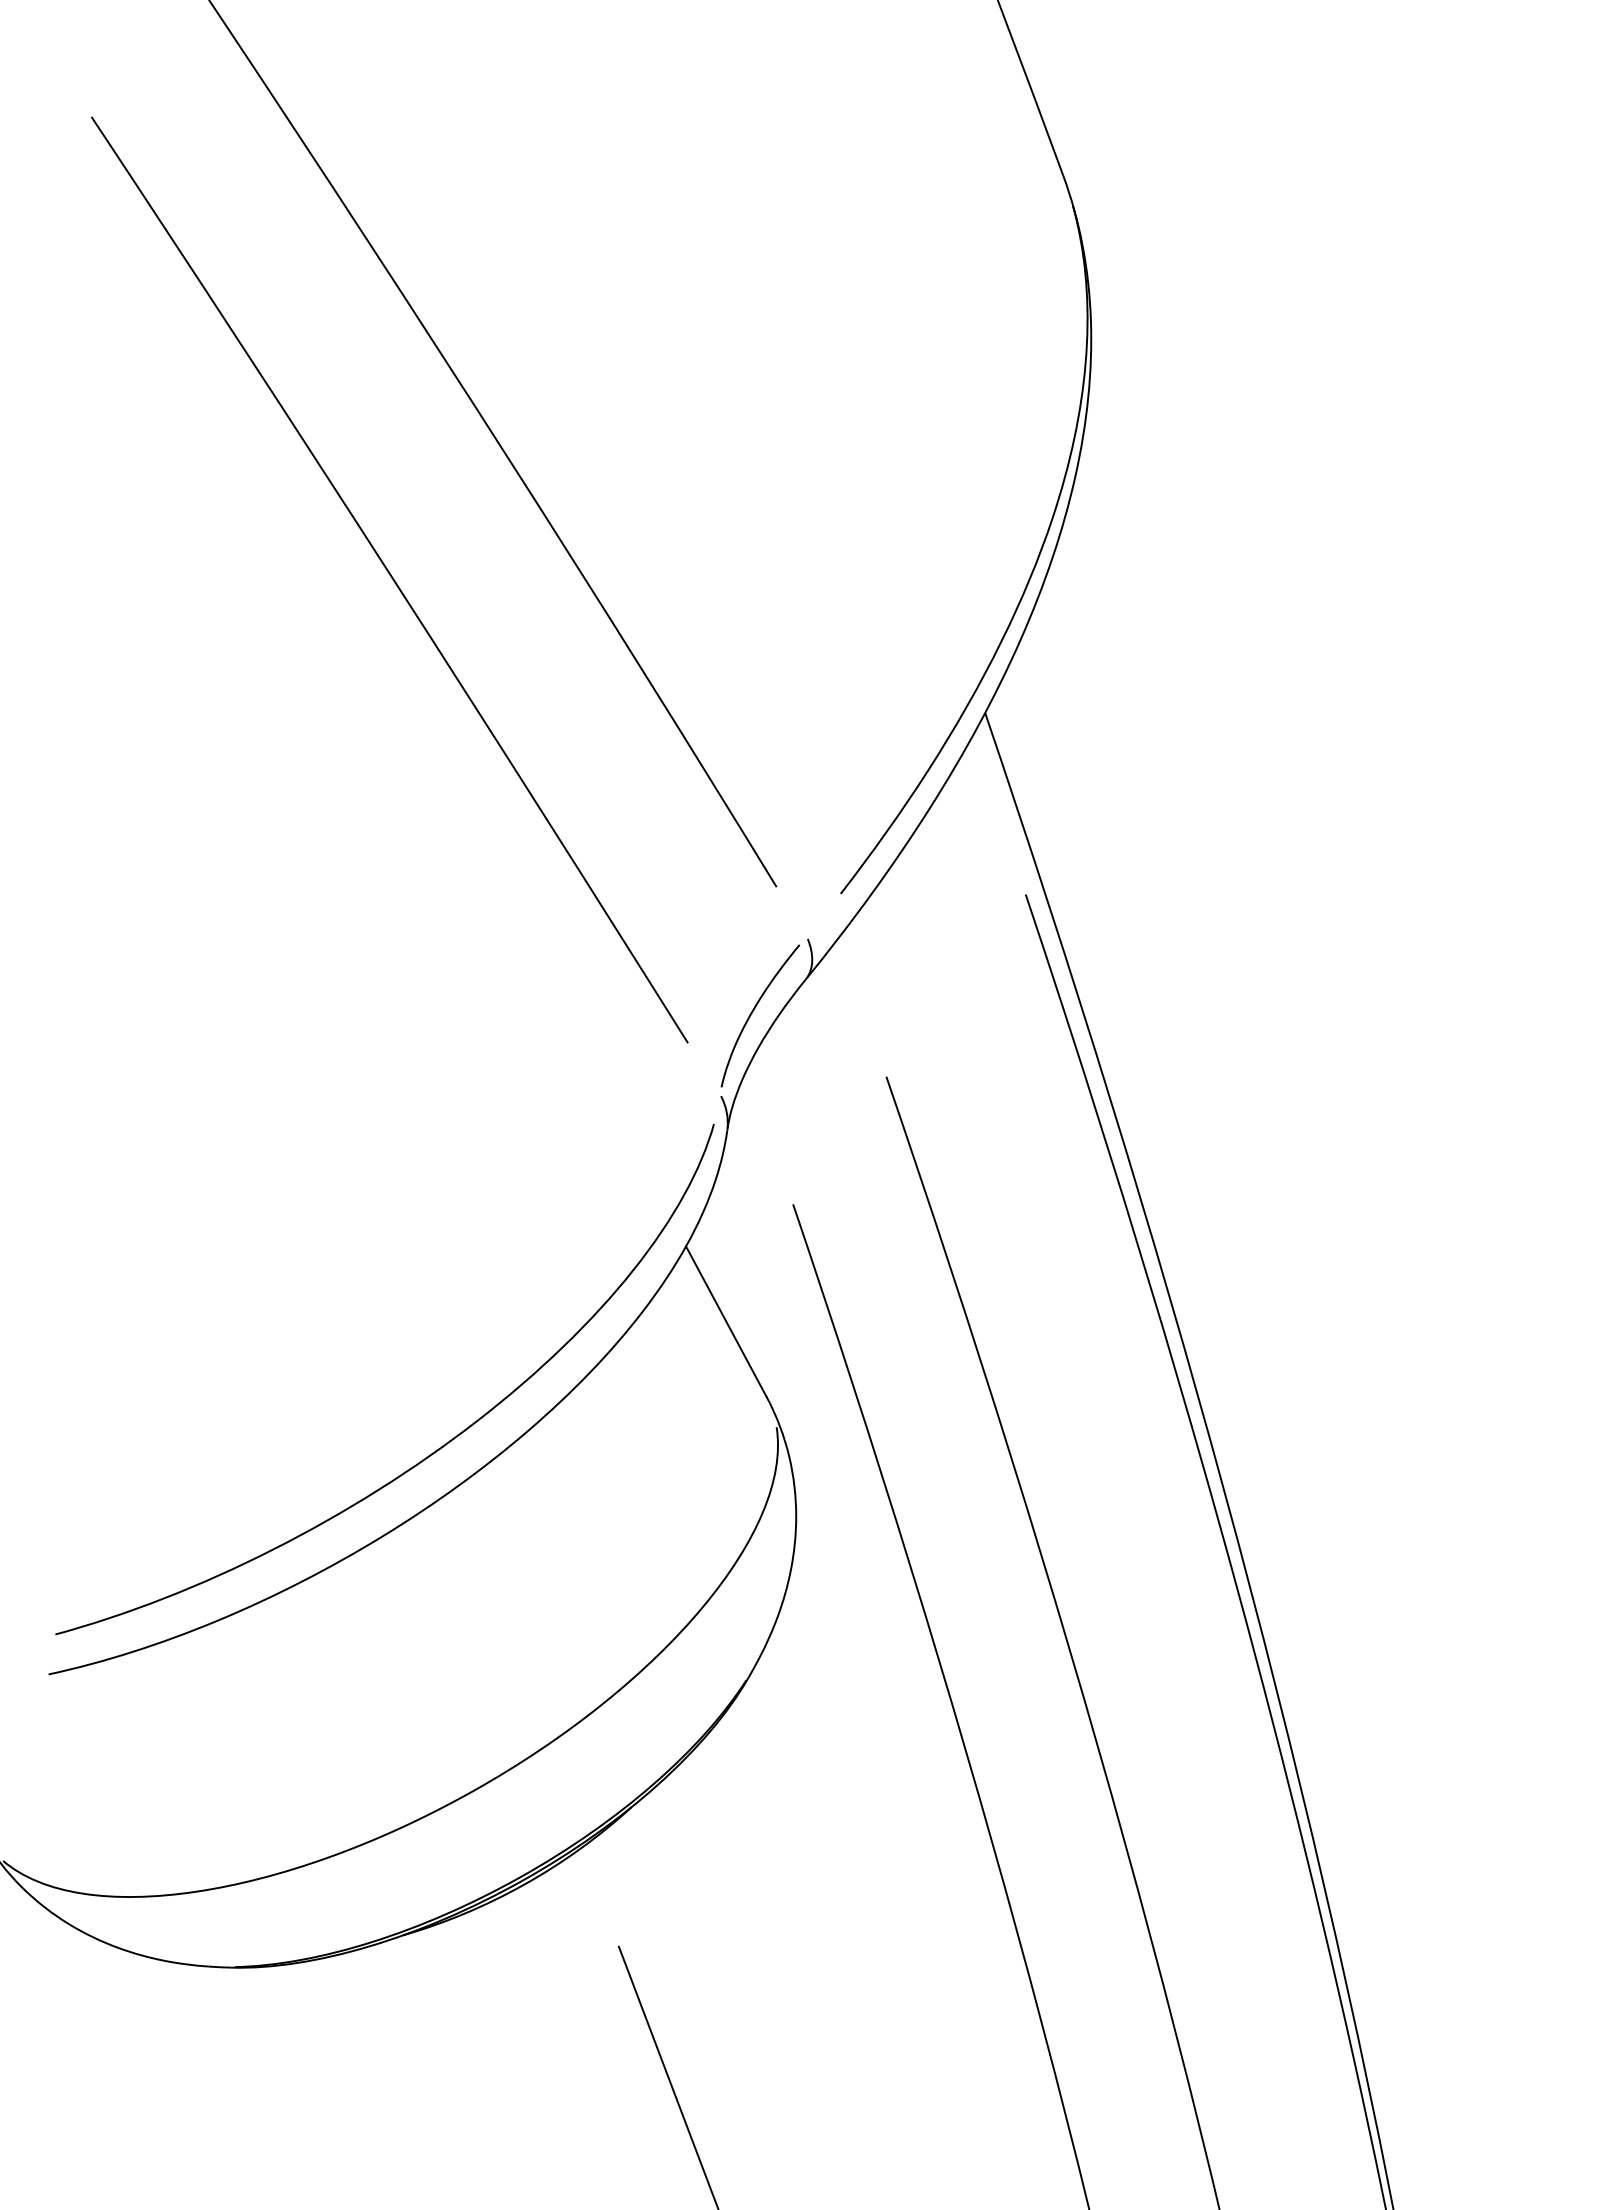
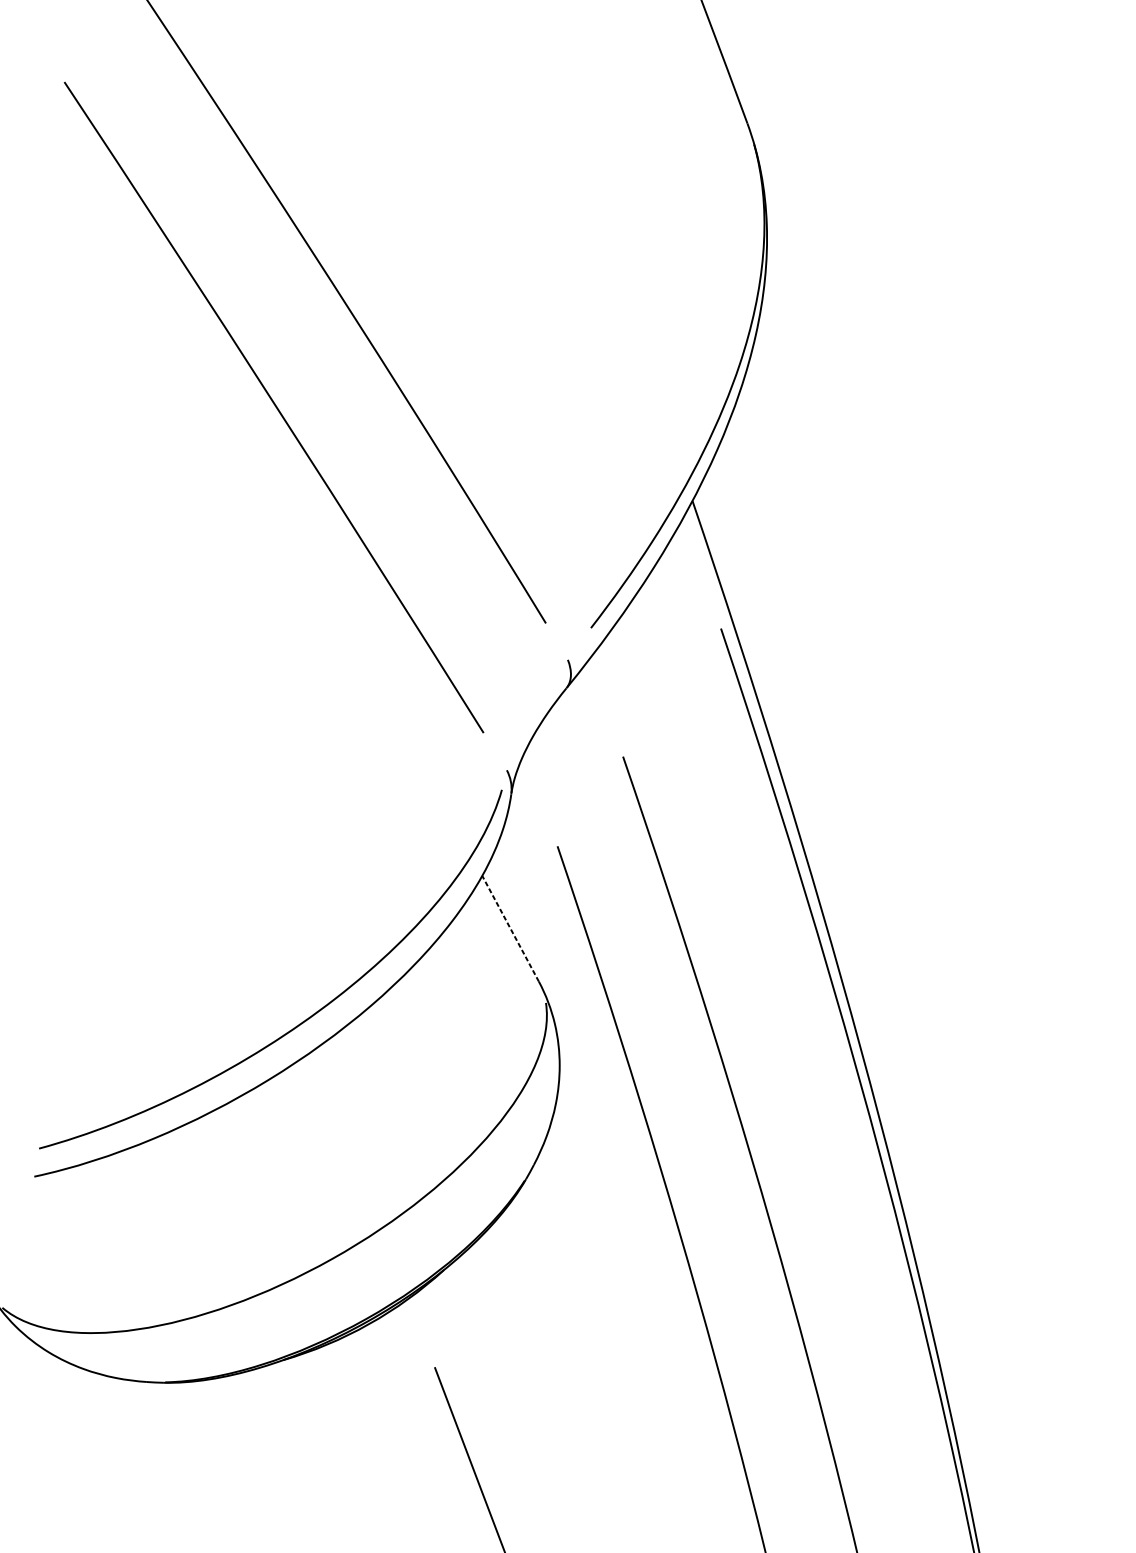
curve: (754, 1010) -> (530, 710), removed
line: (726, 1321) -> (510, 928), solid -> dashed

